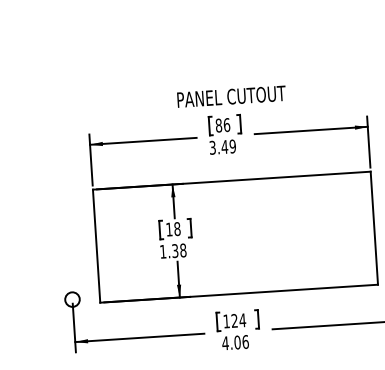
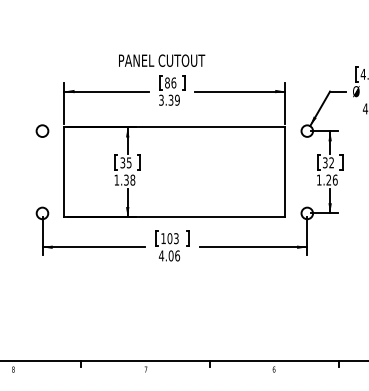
text: (232, 96) -> (162, 60), moved
text: (224, 146) -> (170, 99), 3.49 -> 3.39
circle: (65, 195) -> (42, 130), added
text: (172, 228) -> (125, 162), 18 -> 35
text: (237, 320) -> (172, 238), 124 -> 103

